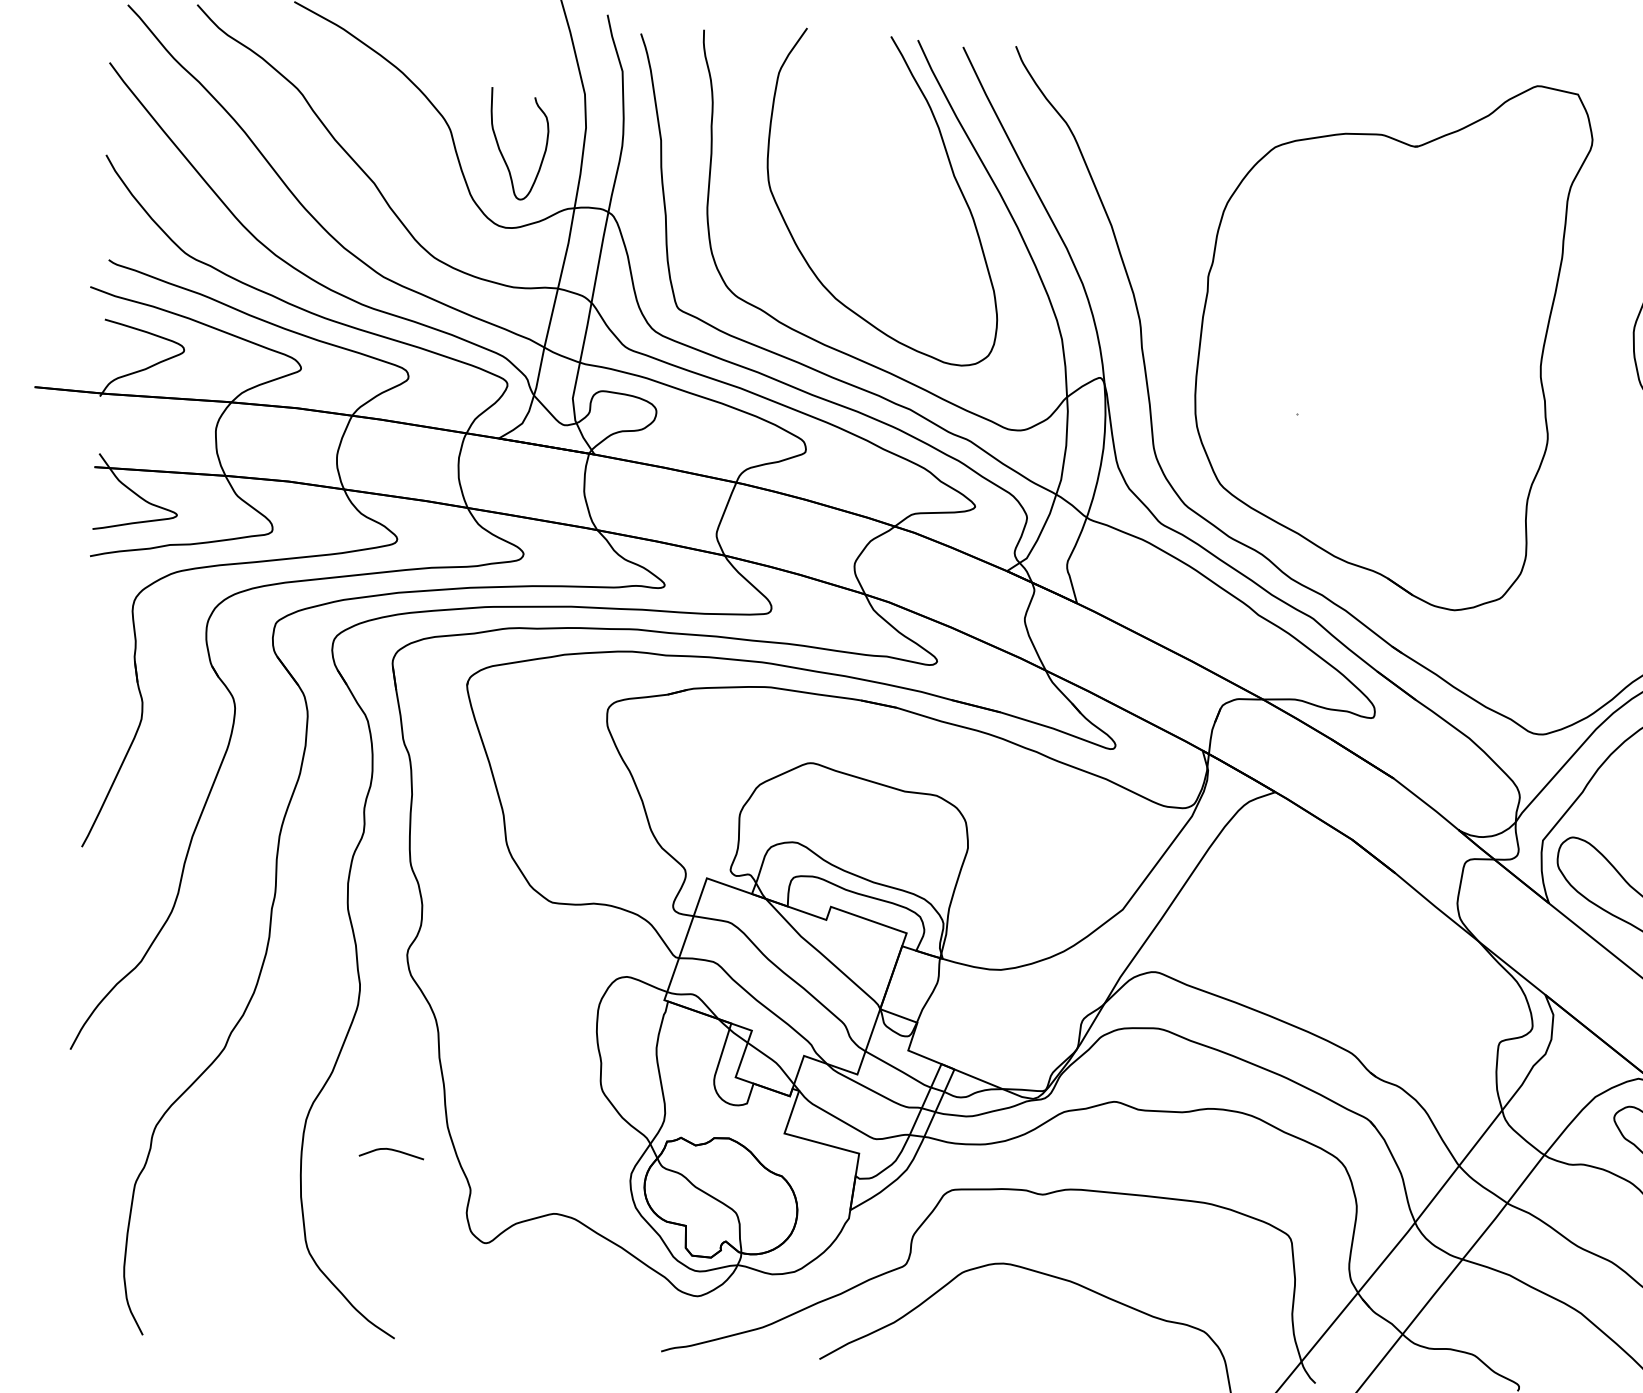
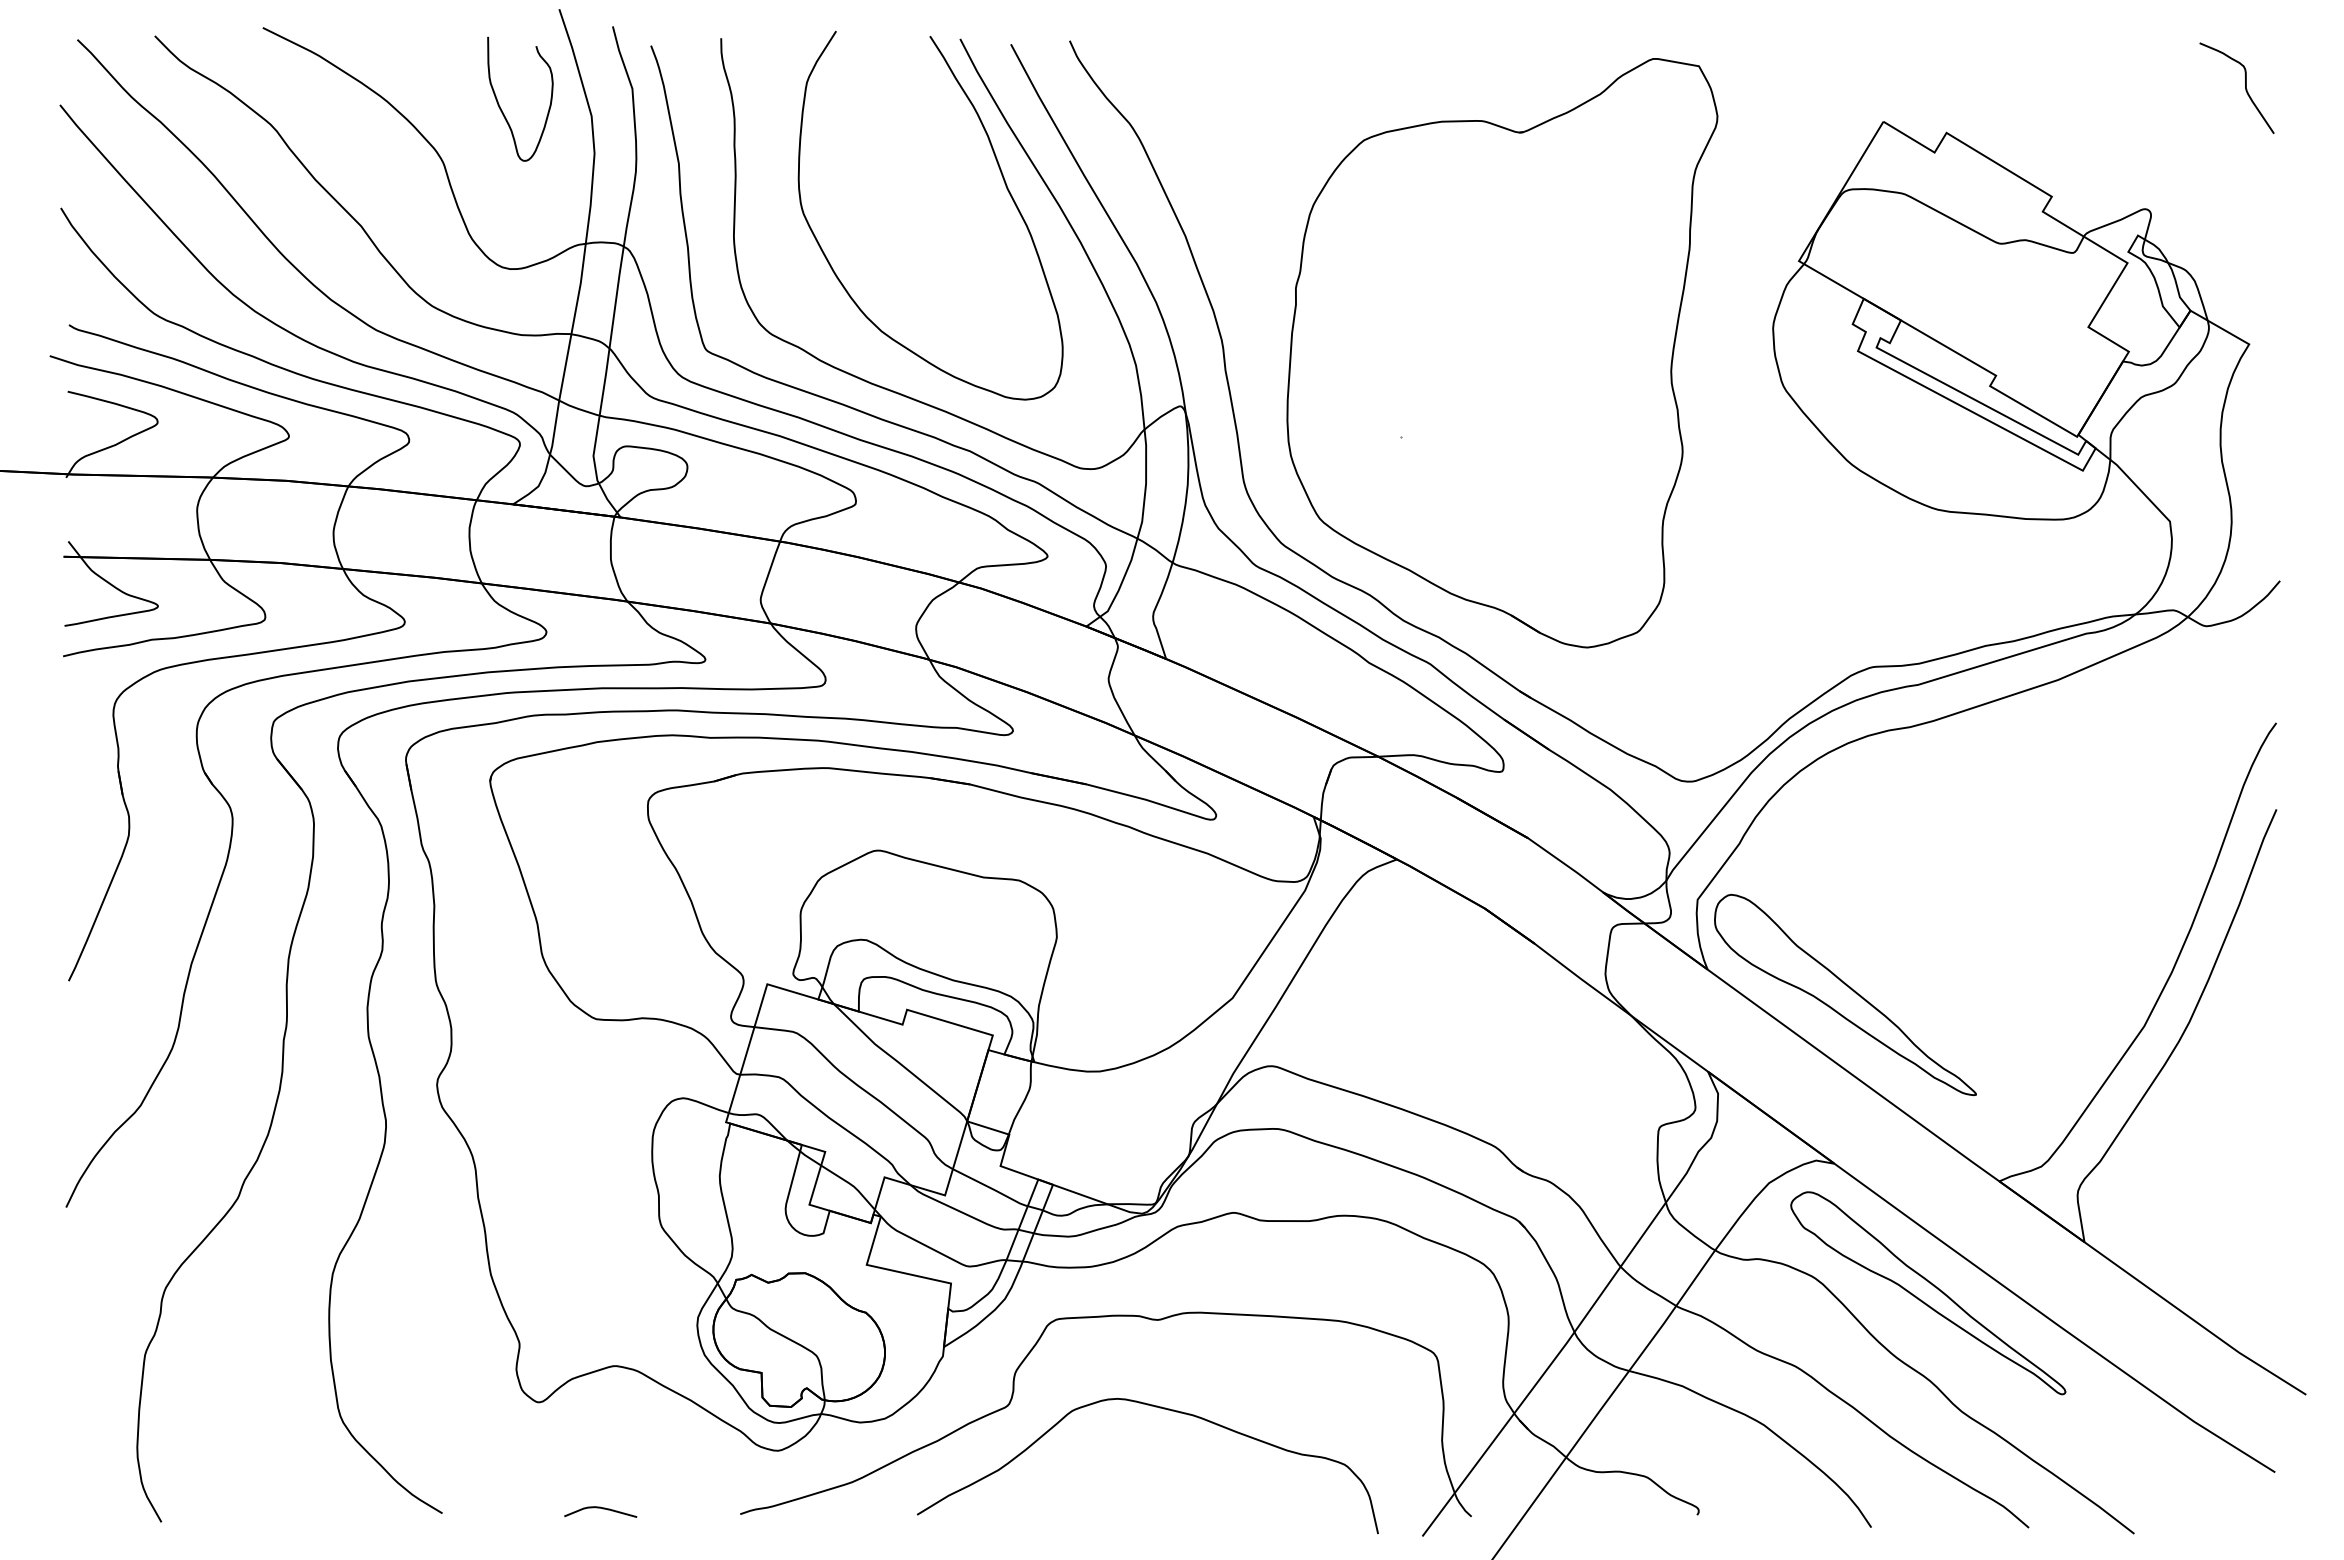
curve: (501, 151) -> (501, 108), moved
curve: (393, 1151) -> (602, 1509), moved

